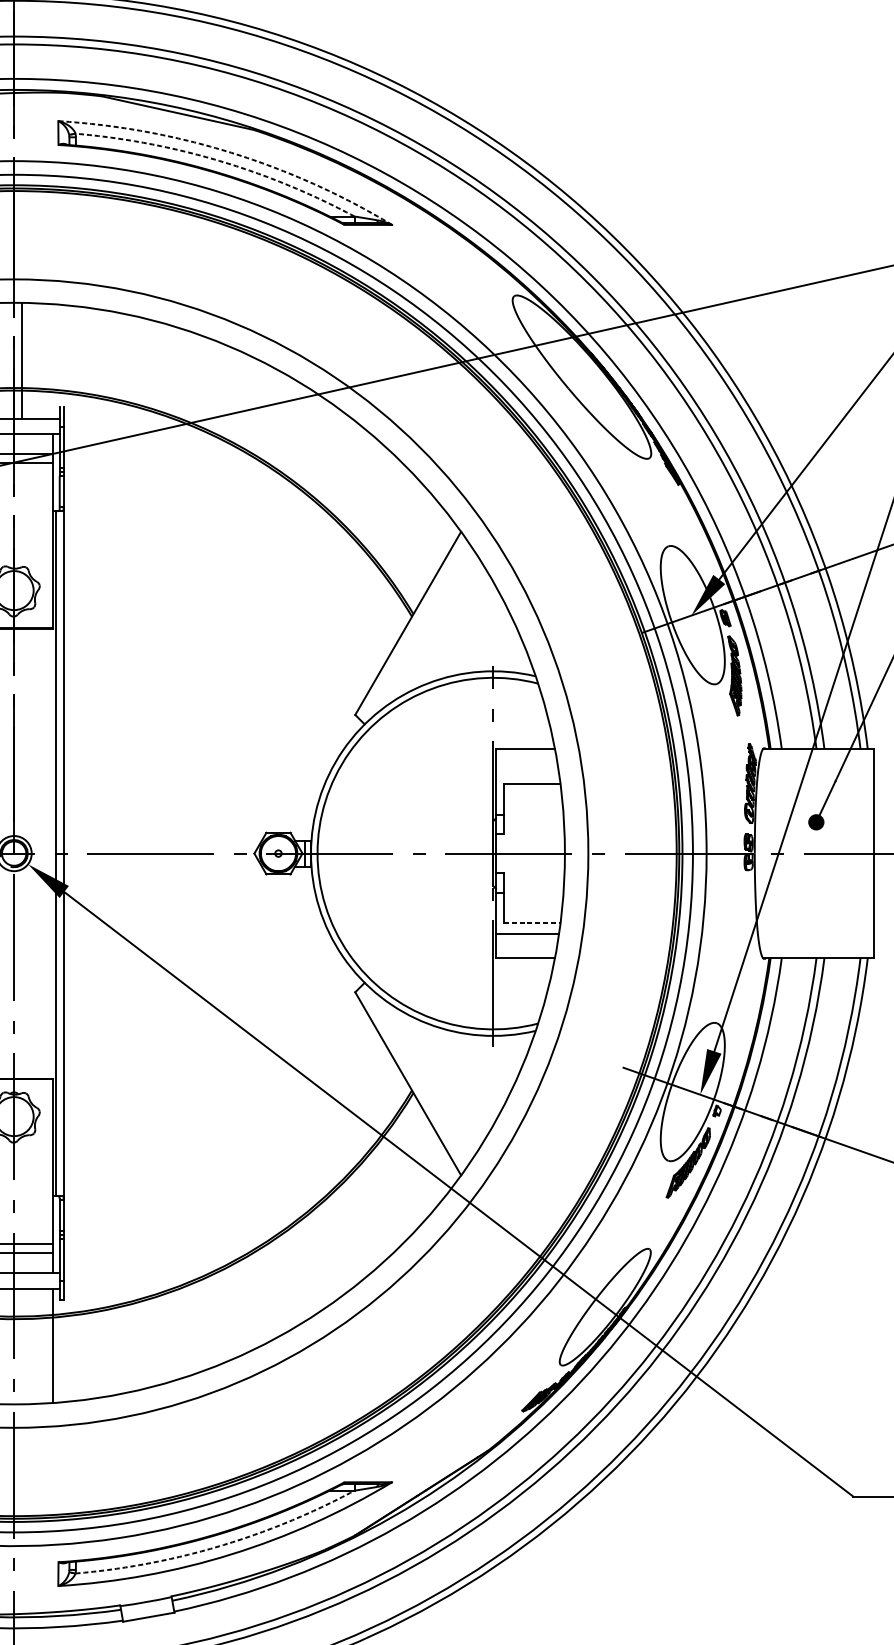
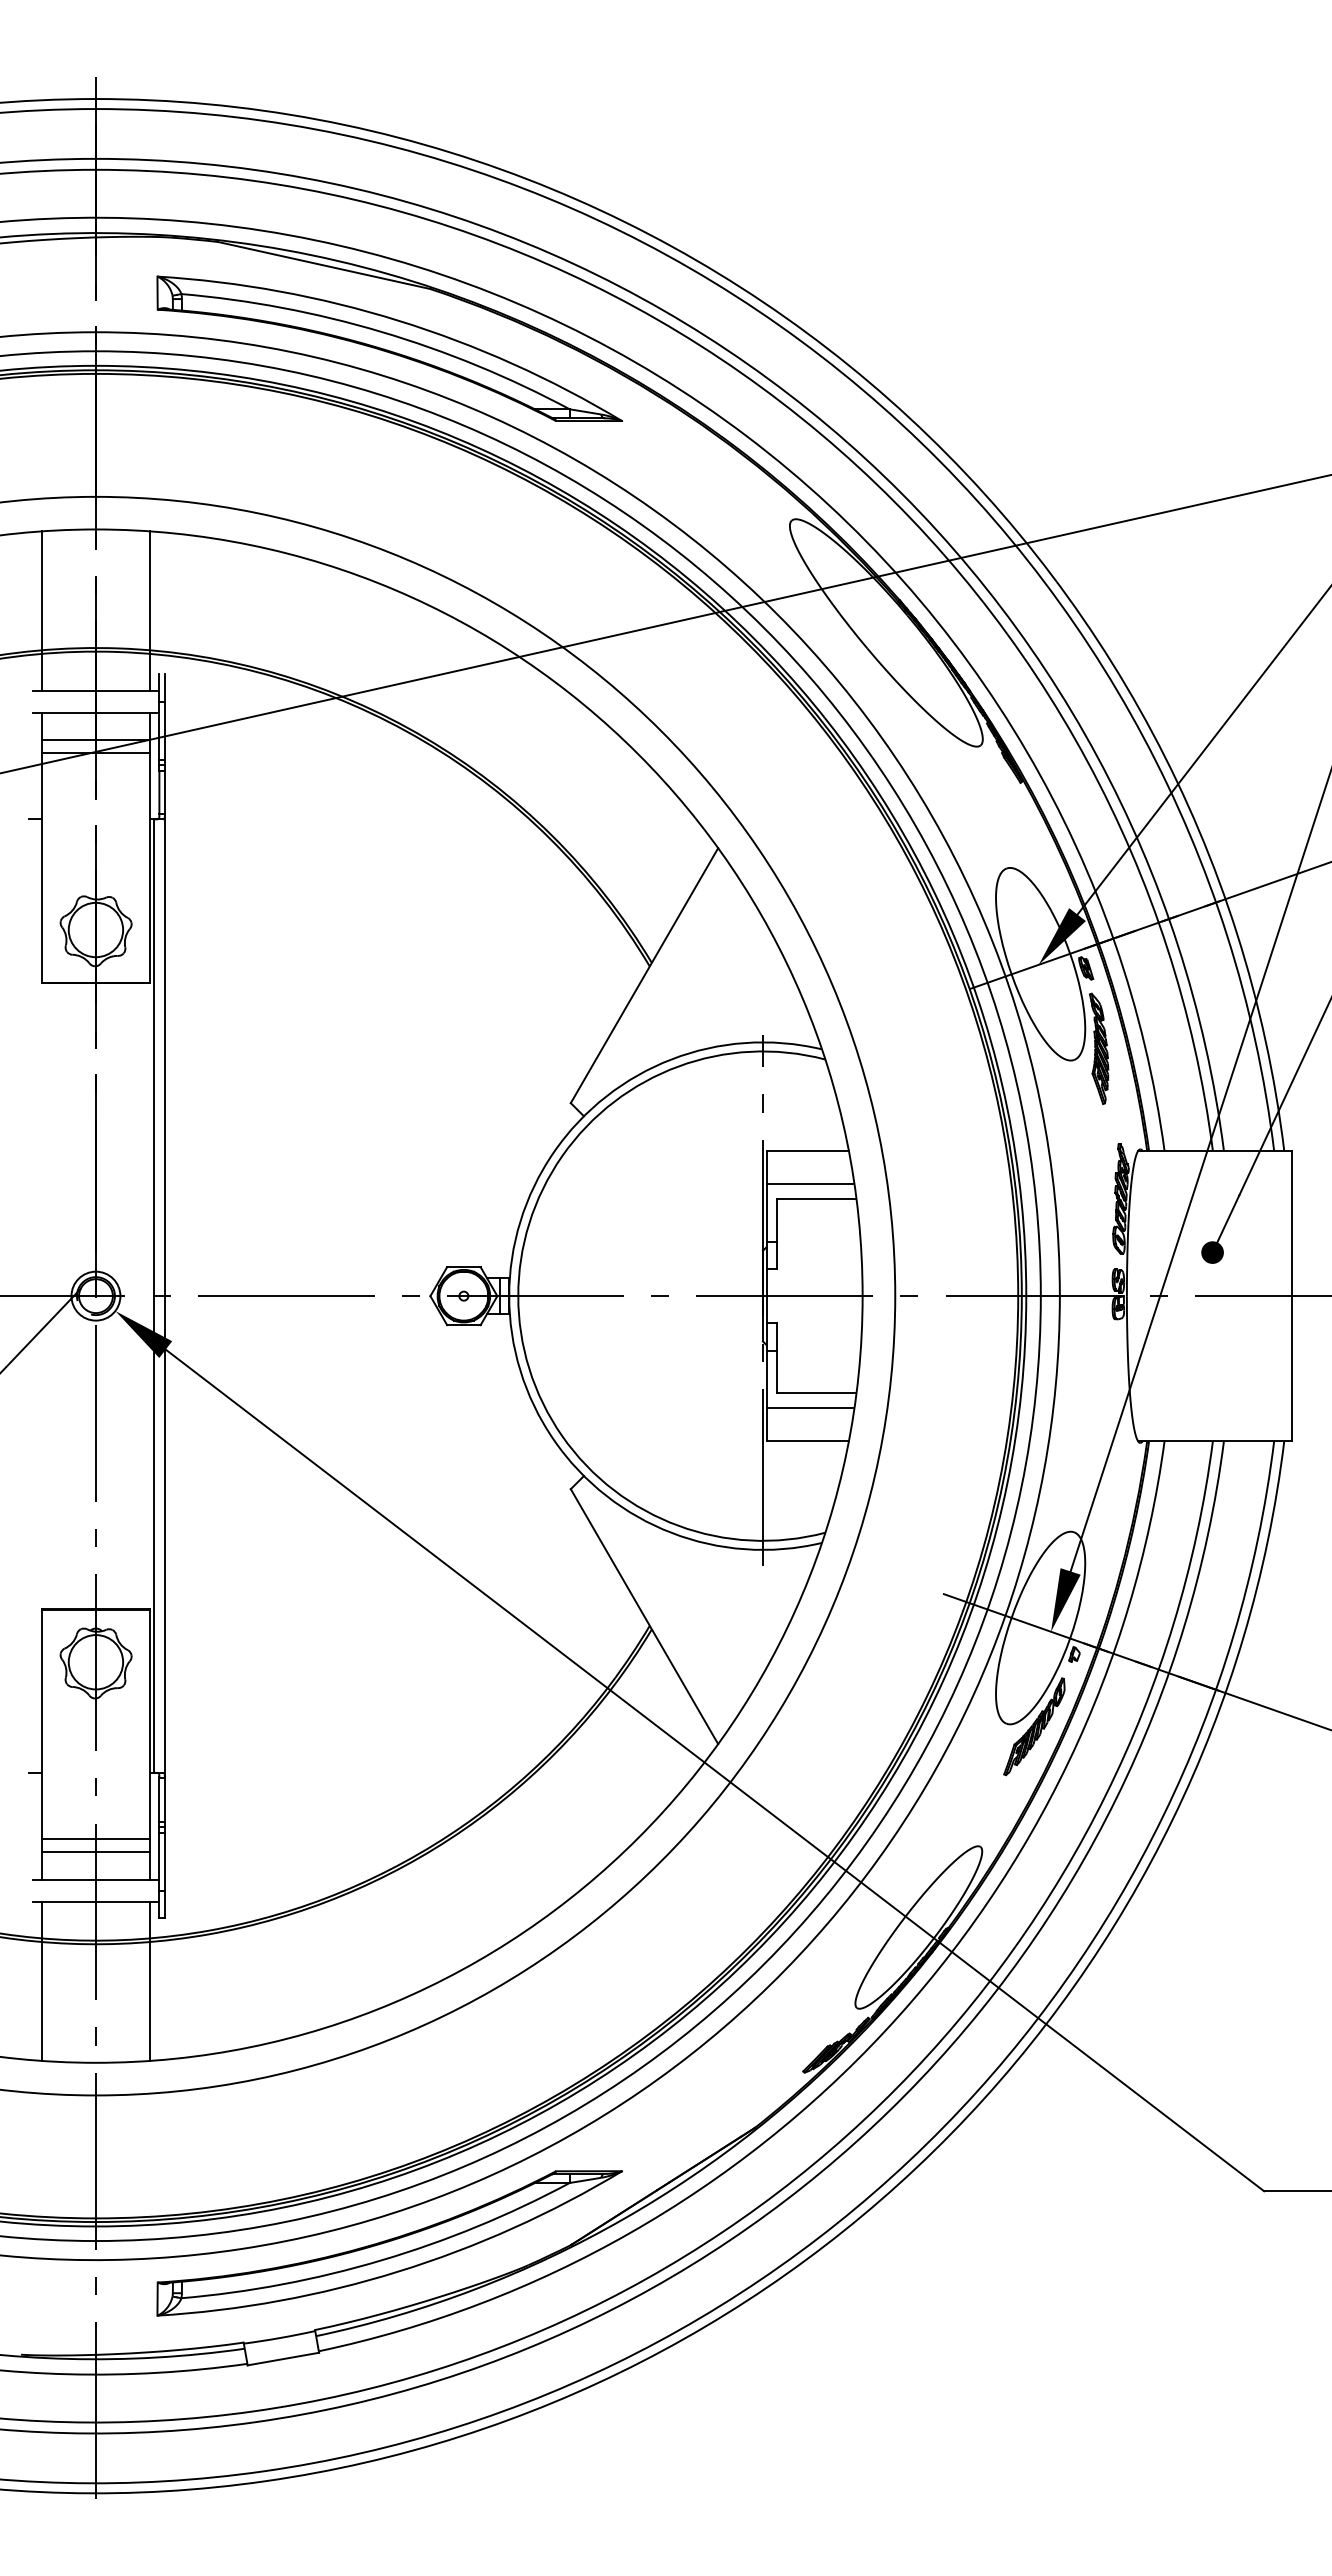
arc: (231, 152) -> (398, 320), dashed -> solid
arc: (219, 160) -> (381, 331), dashed -> solid
line: (22, 361) -> (150, 610), moved
line: (527, 773) -> (810, 1184), added
line: (531, 923) -> (816, 1393), dashed -> solid
arc: (219, 1546) -> (381, 2260), dashed -> solid

